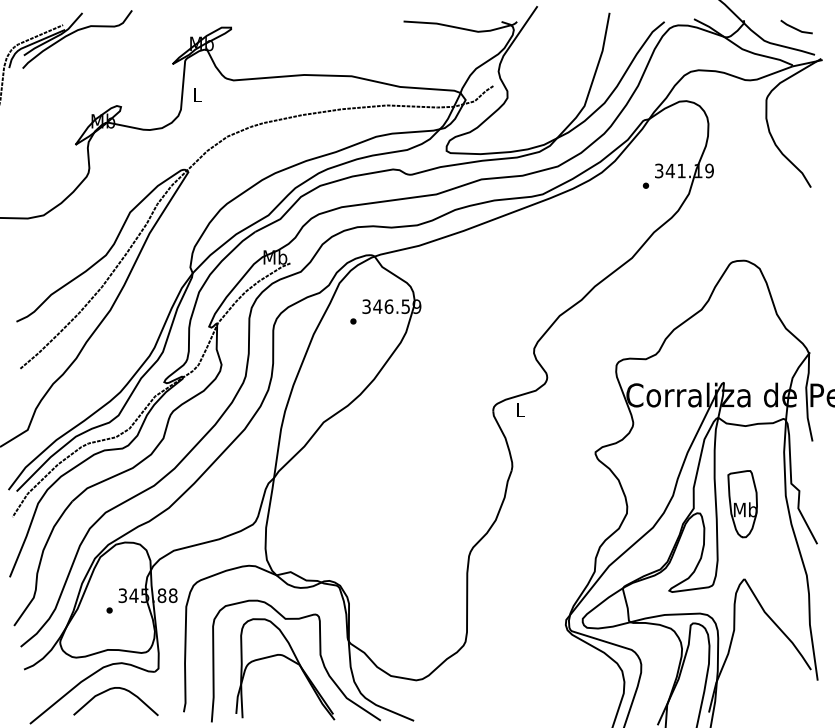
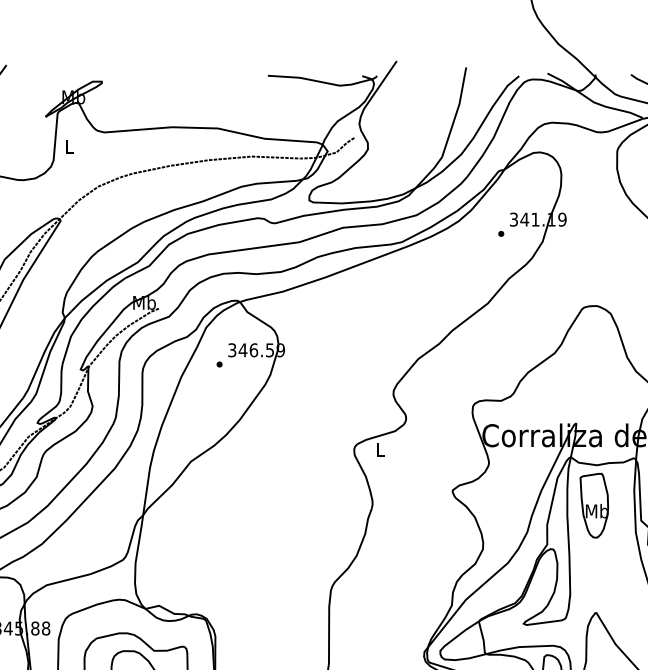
part: (742, 504) -> (594, 506), moved

